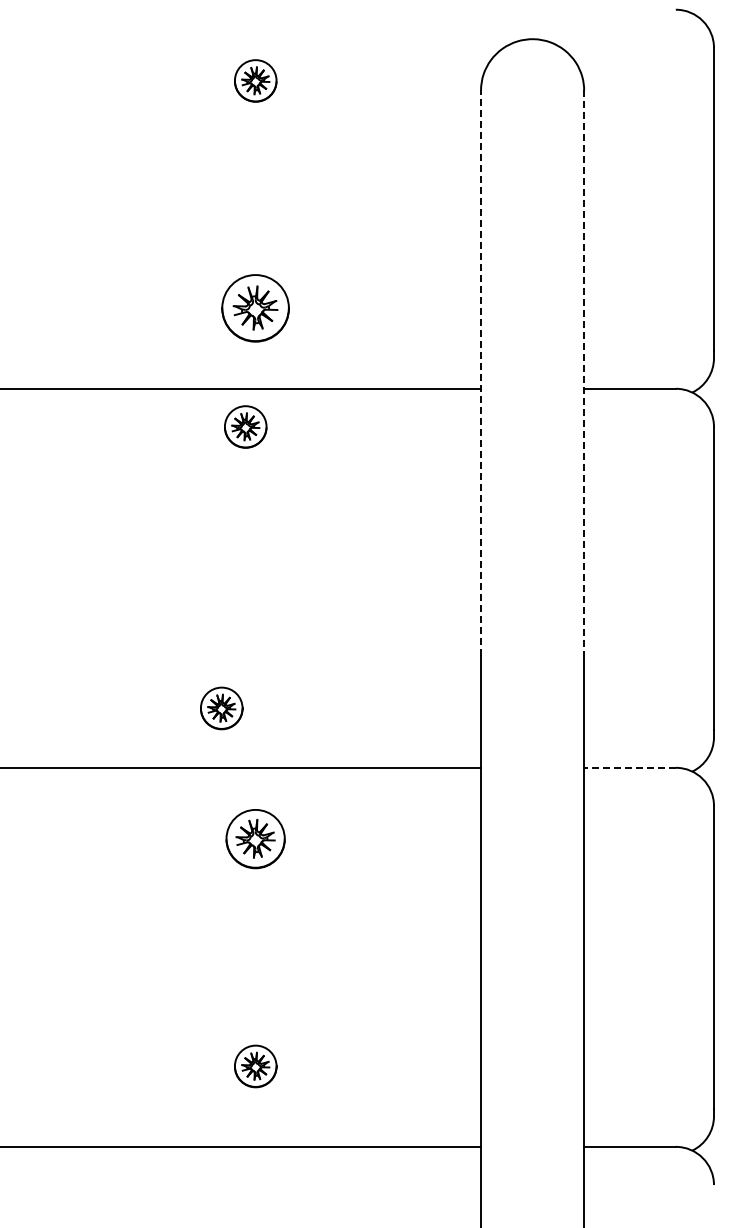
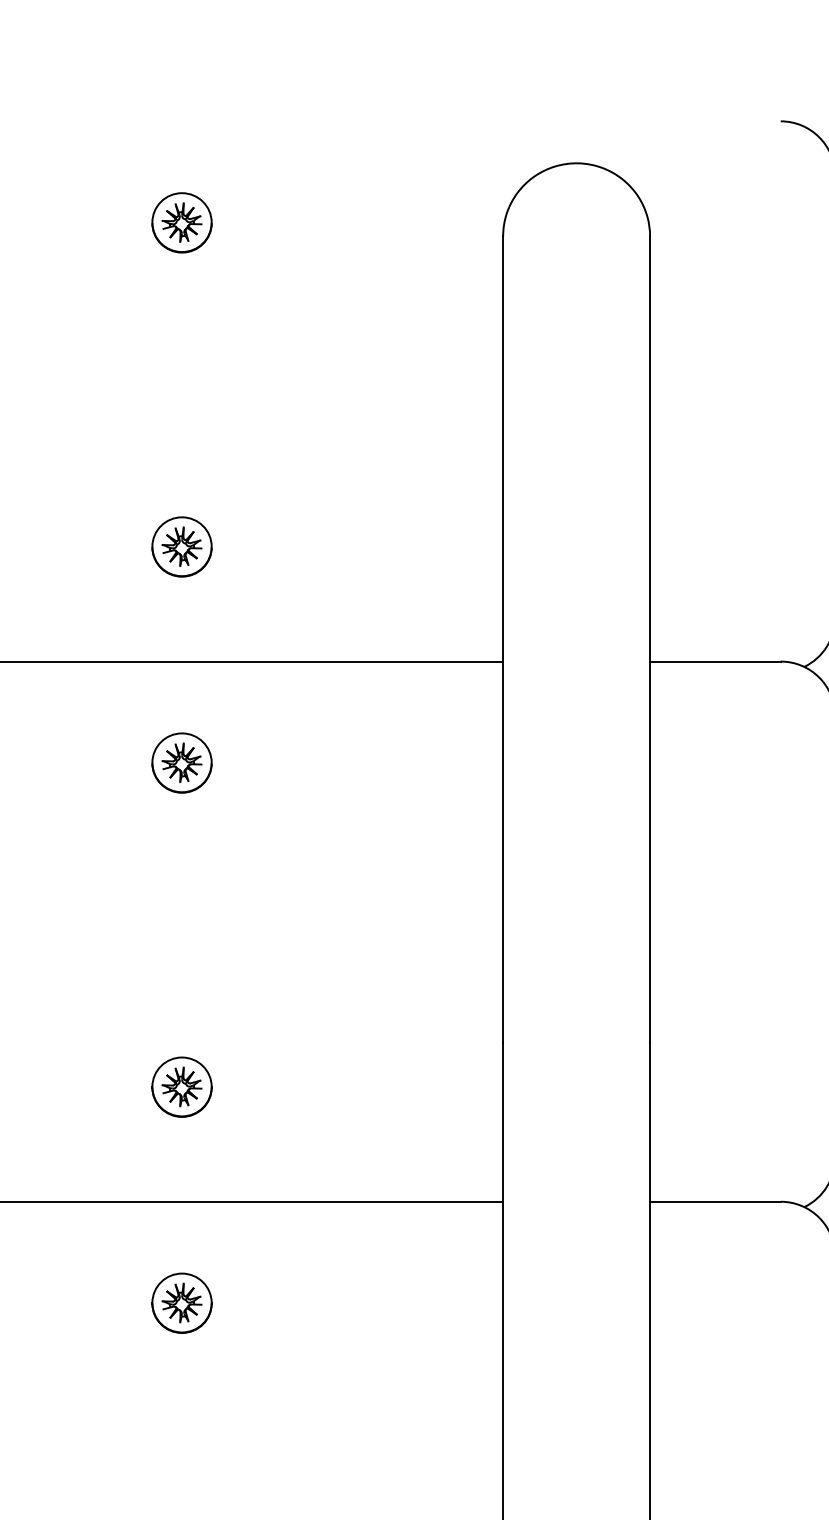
part: (255, 308) -> (181, 547), size x0.62
line: (481, 373) -> (503, 639), dashed -> solid
line: (584, 373) -> (650, 639), dashed -> solid
part: (245, 426) -> (181, 762), moved
part: (221, 708) -> (181, 1087), moved
line: (629, 767) -> (714, 1201), dashed -> solid
part: (255, 838) -> (181, 1302), size x0.71

